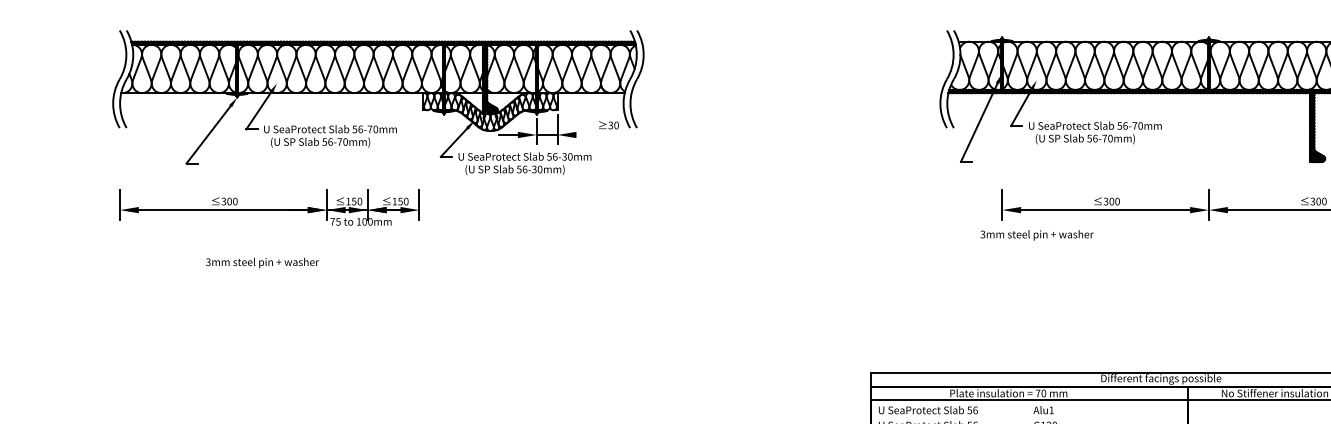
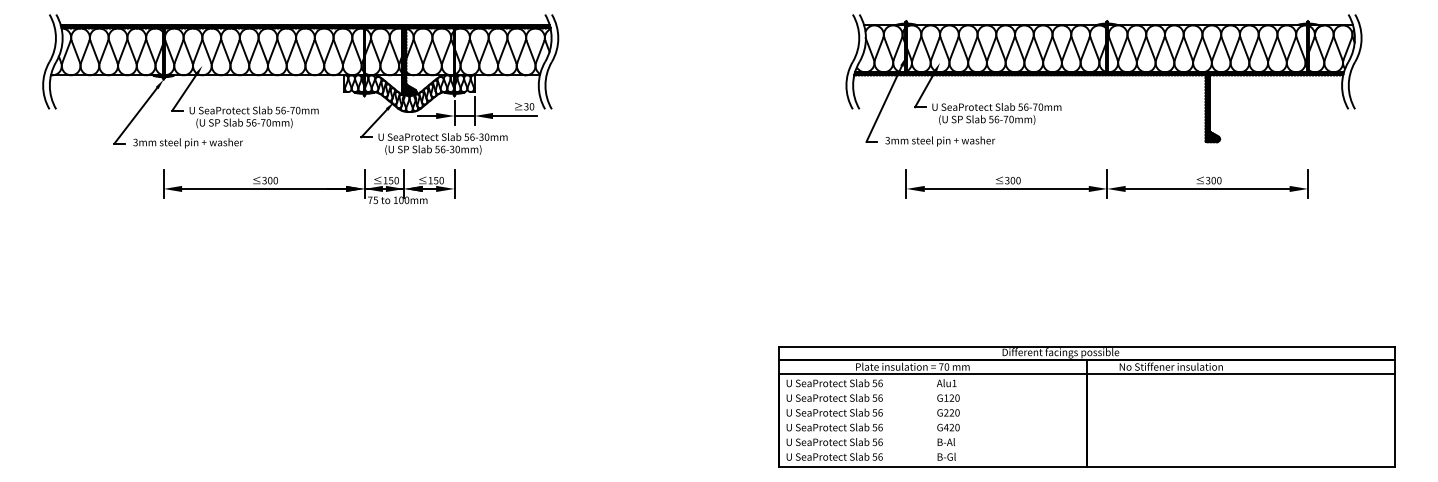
line: (598, 135) -> (514, 116), added
part: (270, 207) -> (309, 186), moved
text: (1037, 235) -> (940, 141), moved
text: (261, 263) -> (187, 143), moved

